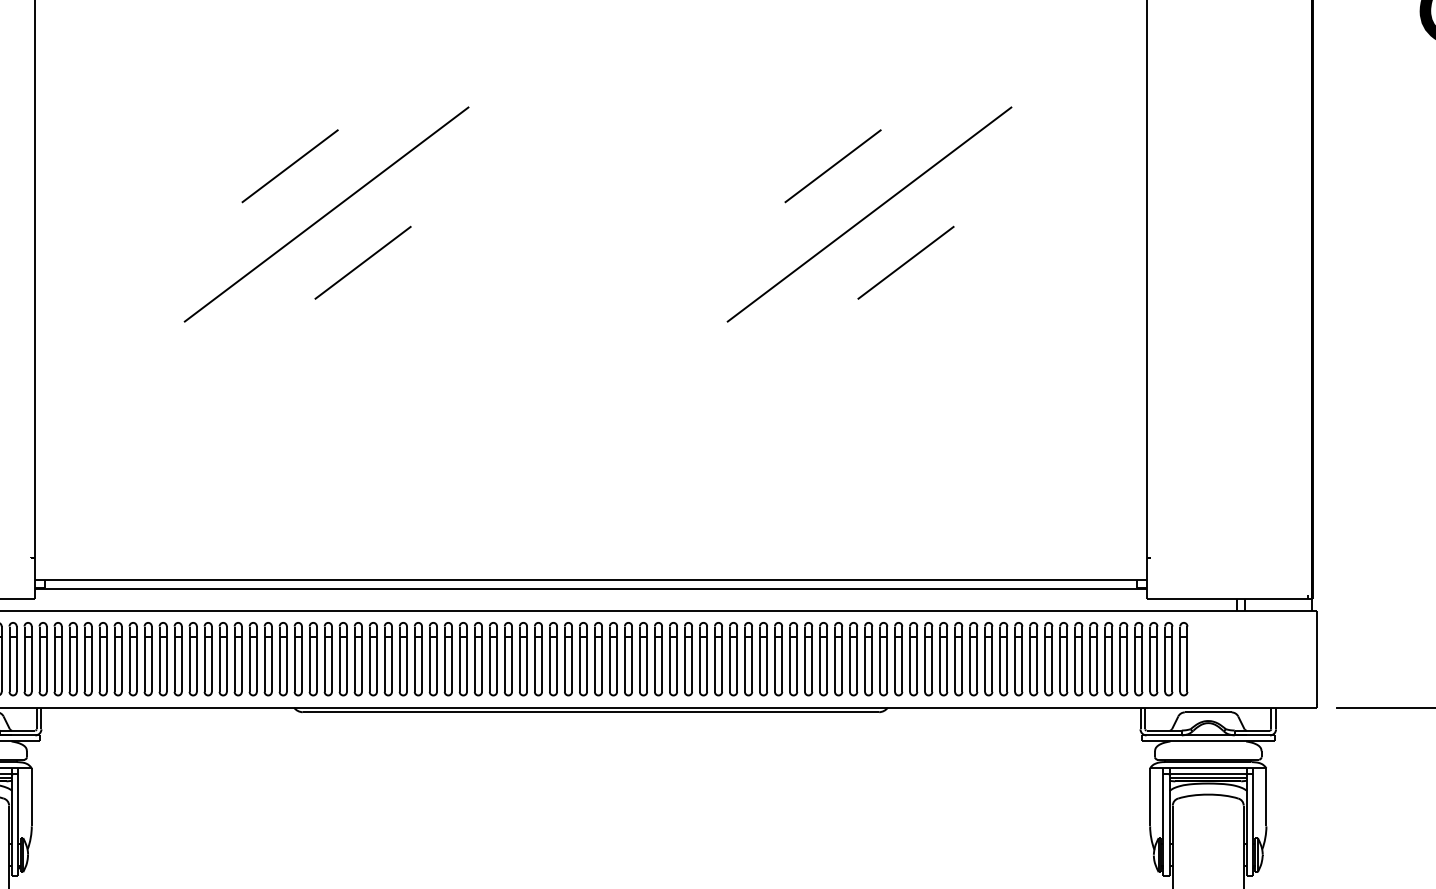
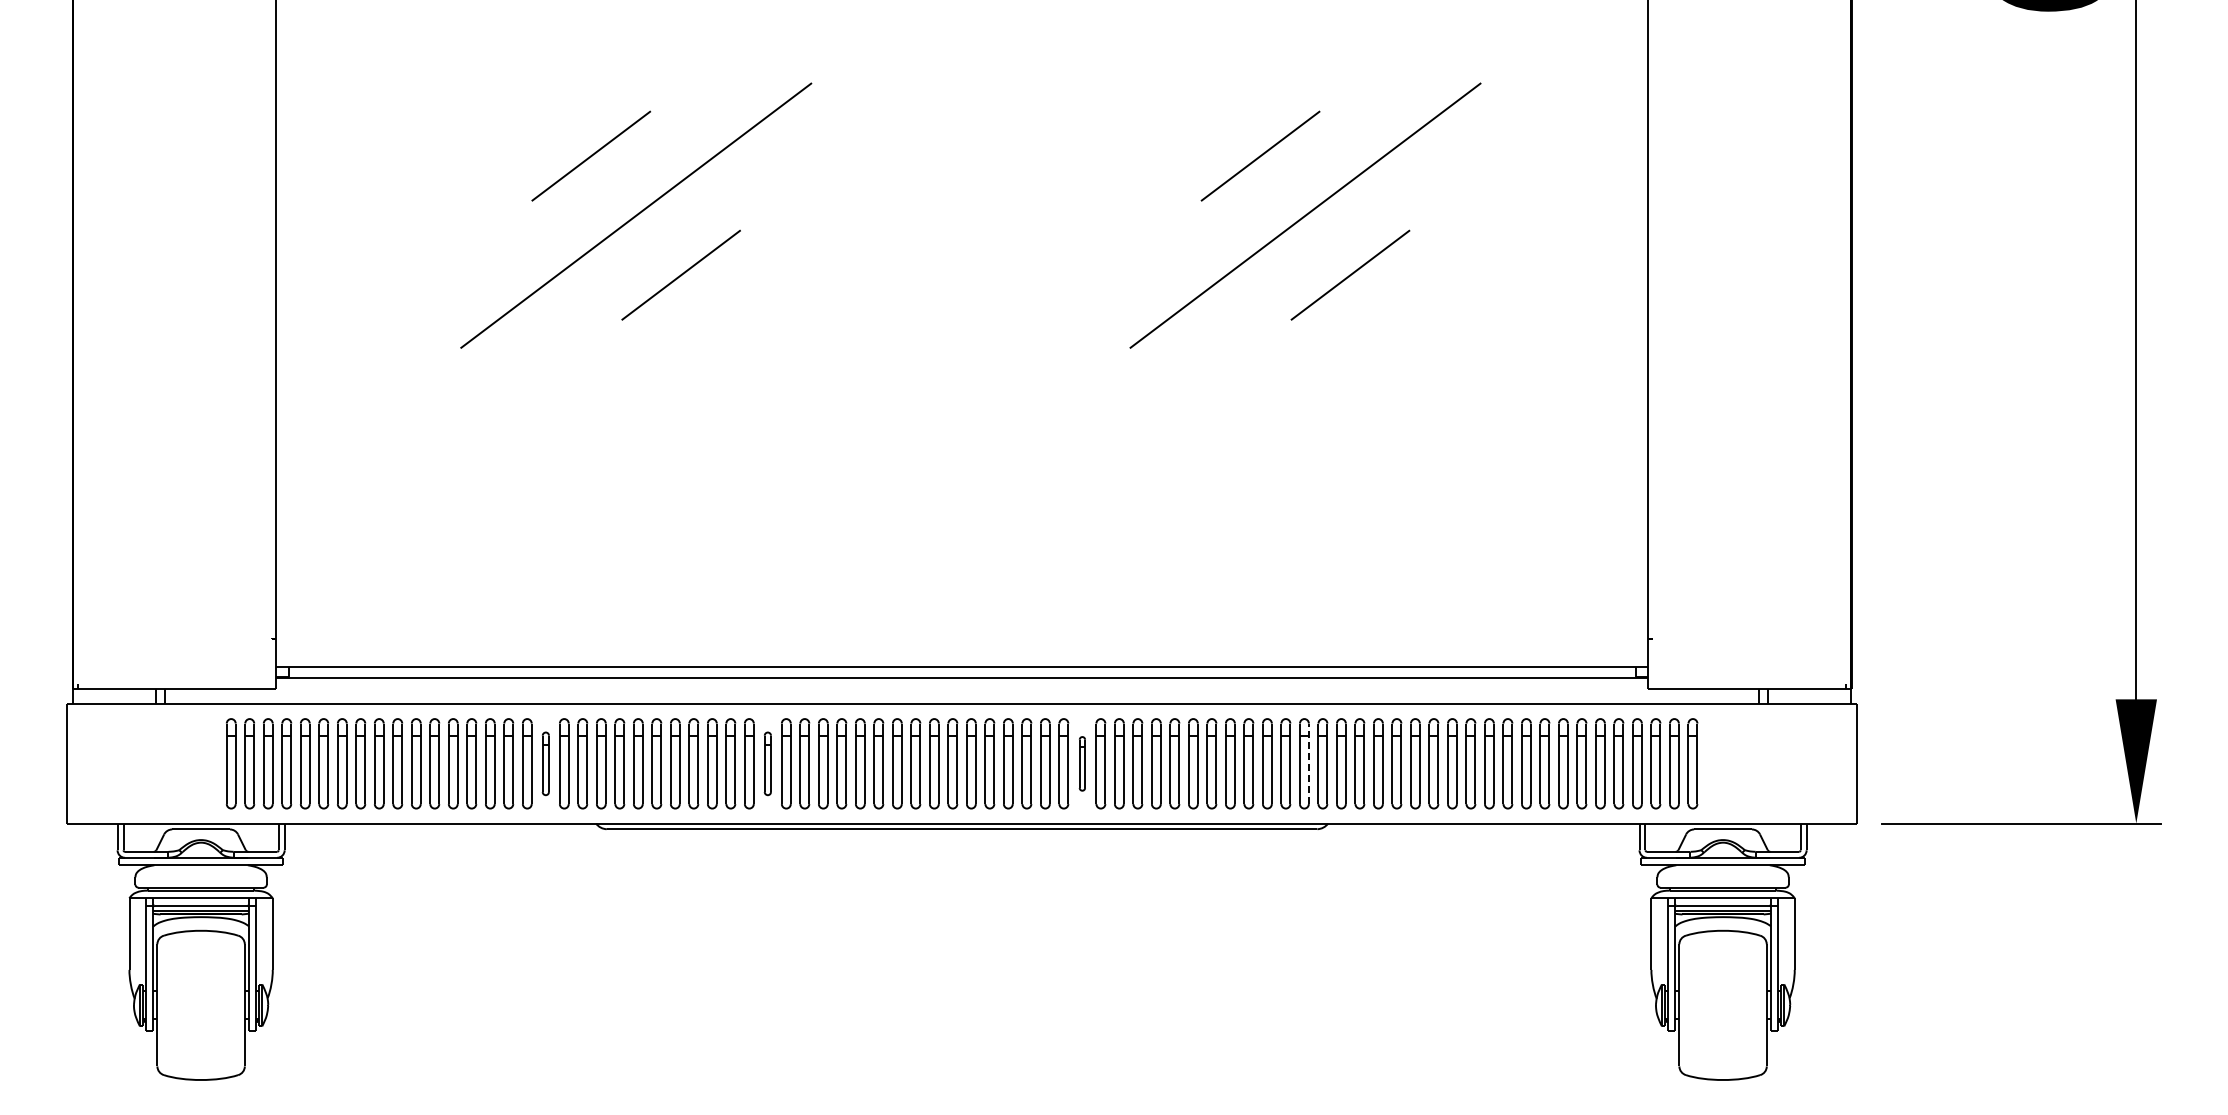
part: (253, 658) -> (545, 763), size x0.7
part: (433, 658) -> (767, 763), size x0.7
part: (688, 658) -> (1082, 763), size x0.6
line: (871, 658) -> (1308, 763), solid -> dashed

